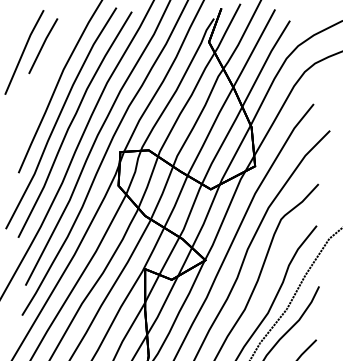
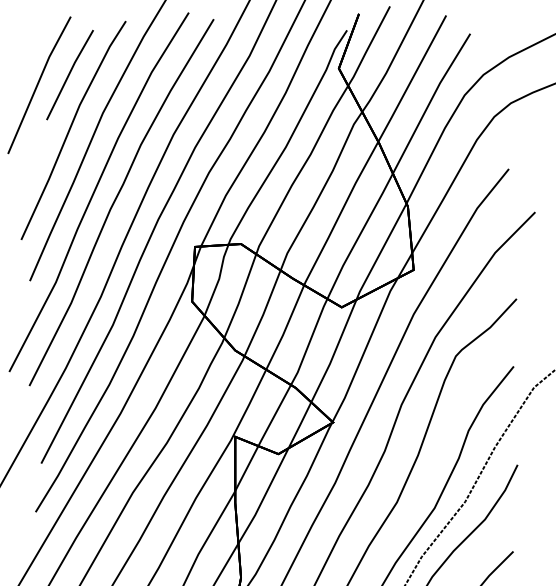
line: (44, 79) -> (71, 129), added

